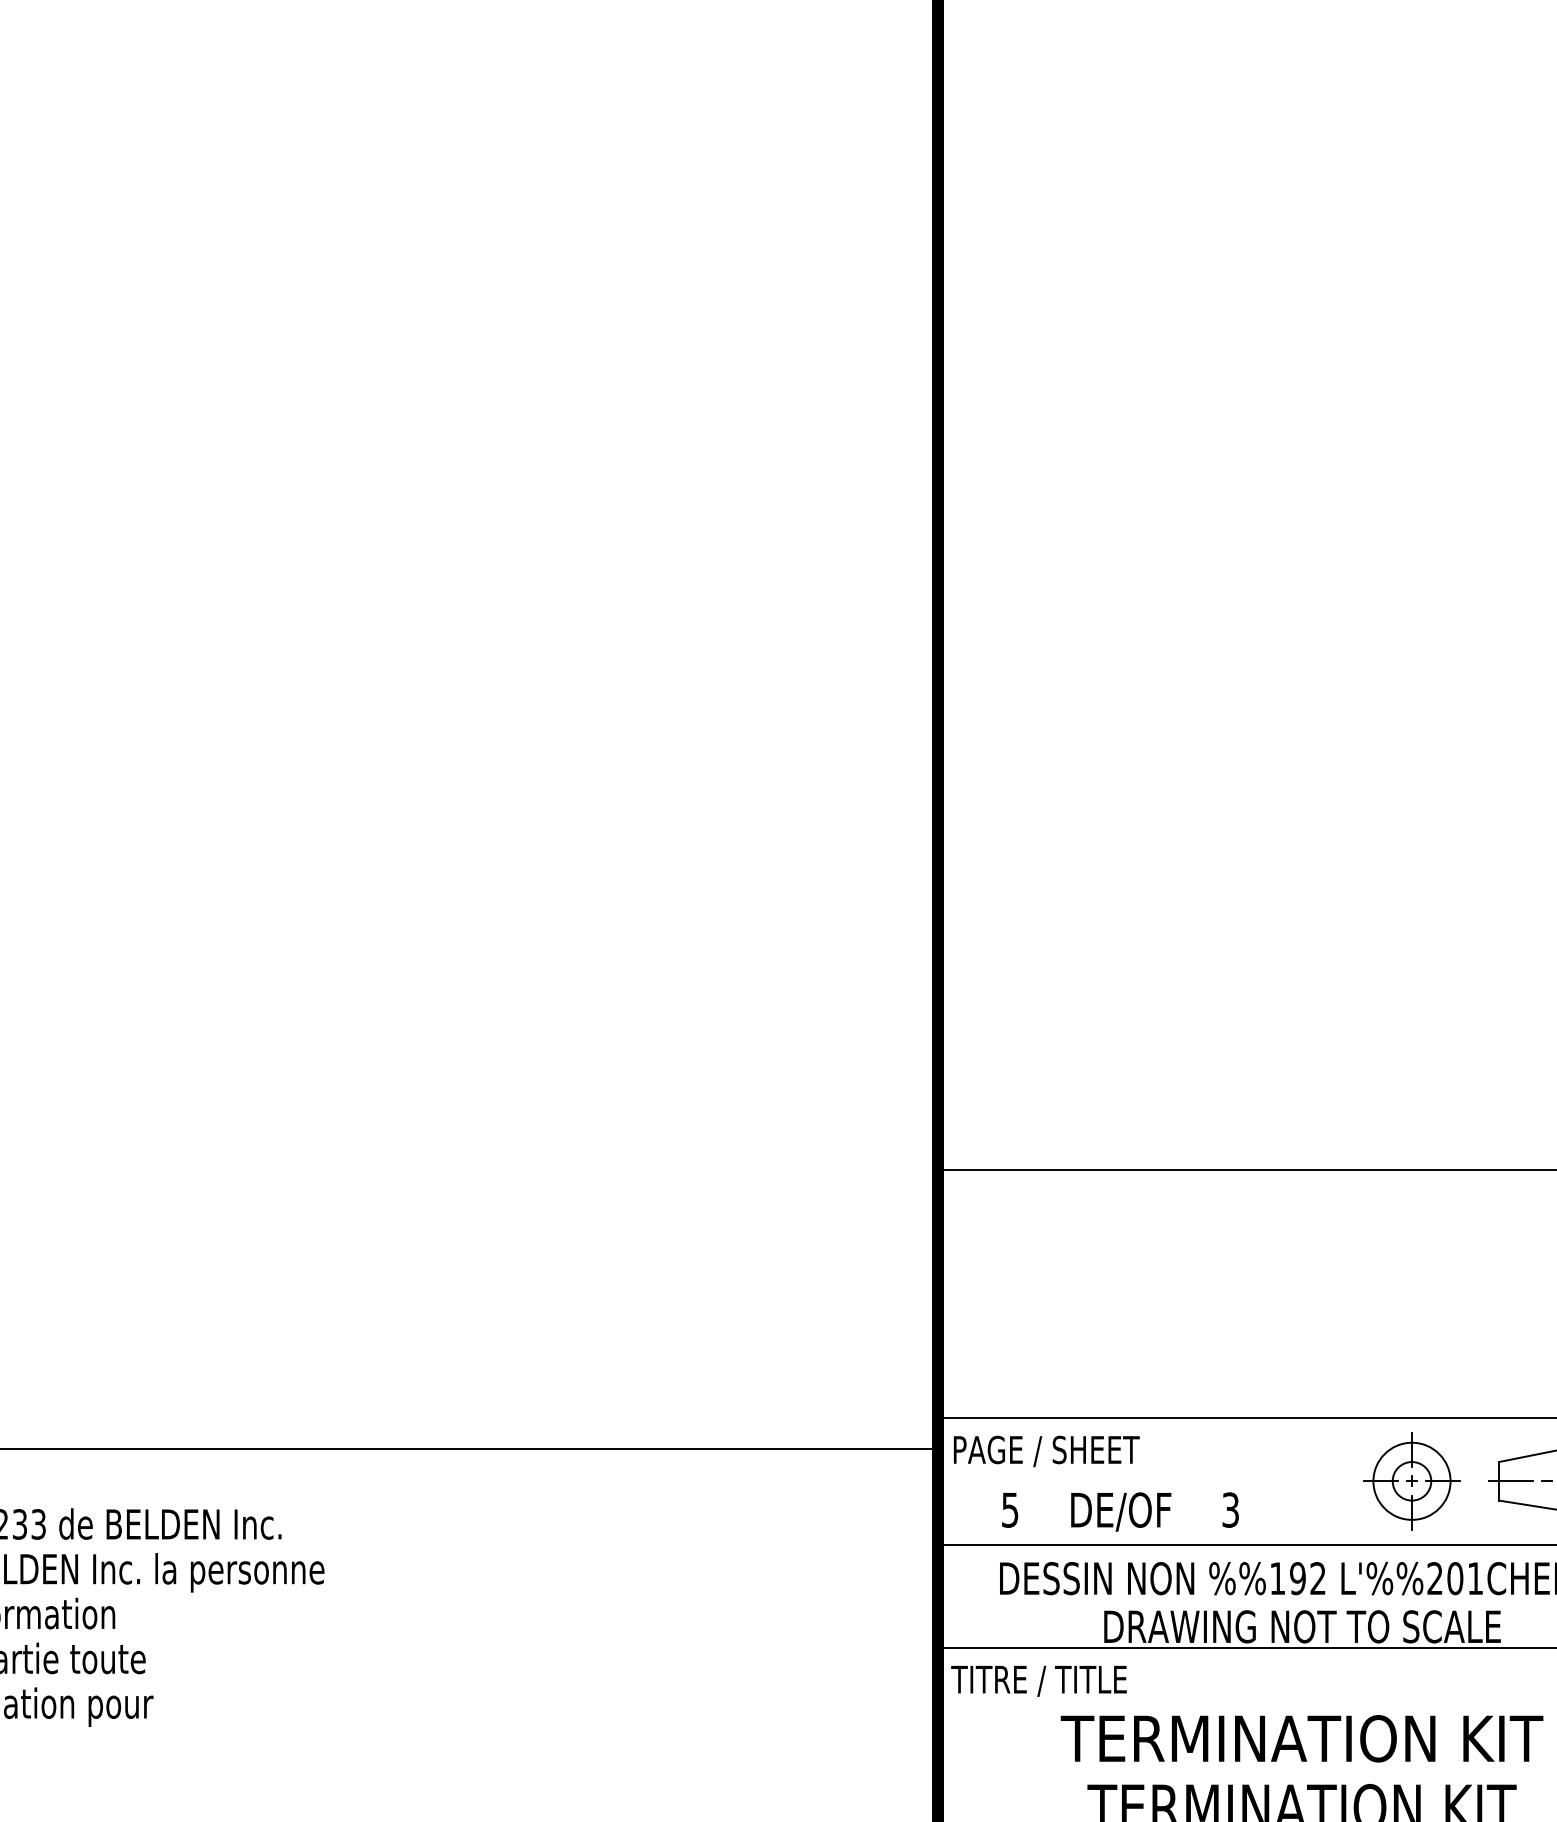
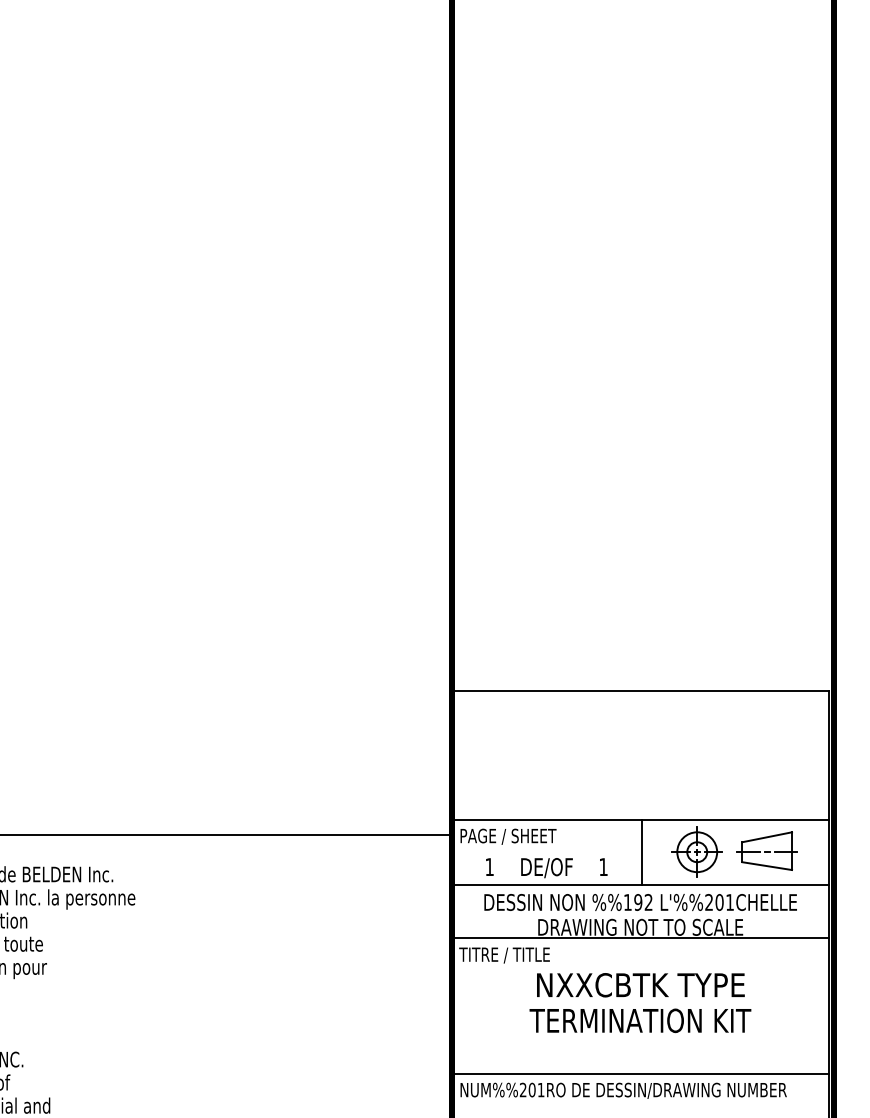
line: (1304, 1479) -> (641, 851), added
text: (1009, 1510) -> (489, 867), 5 -> 1
text: (1230, 1510) -> (603, 867), 3 -> 1
text: (1302, 1739) -> (640, 985), TERMINATION KIT -> NXXCBTK TYPE

